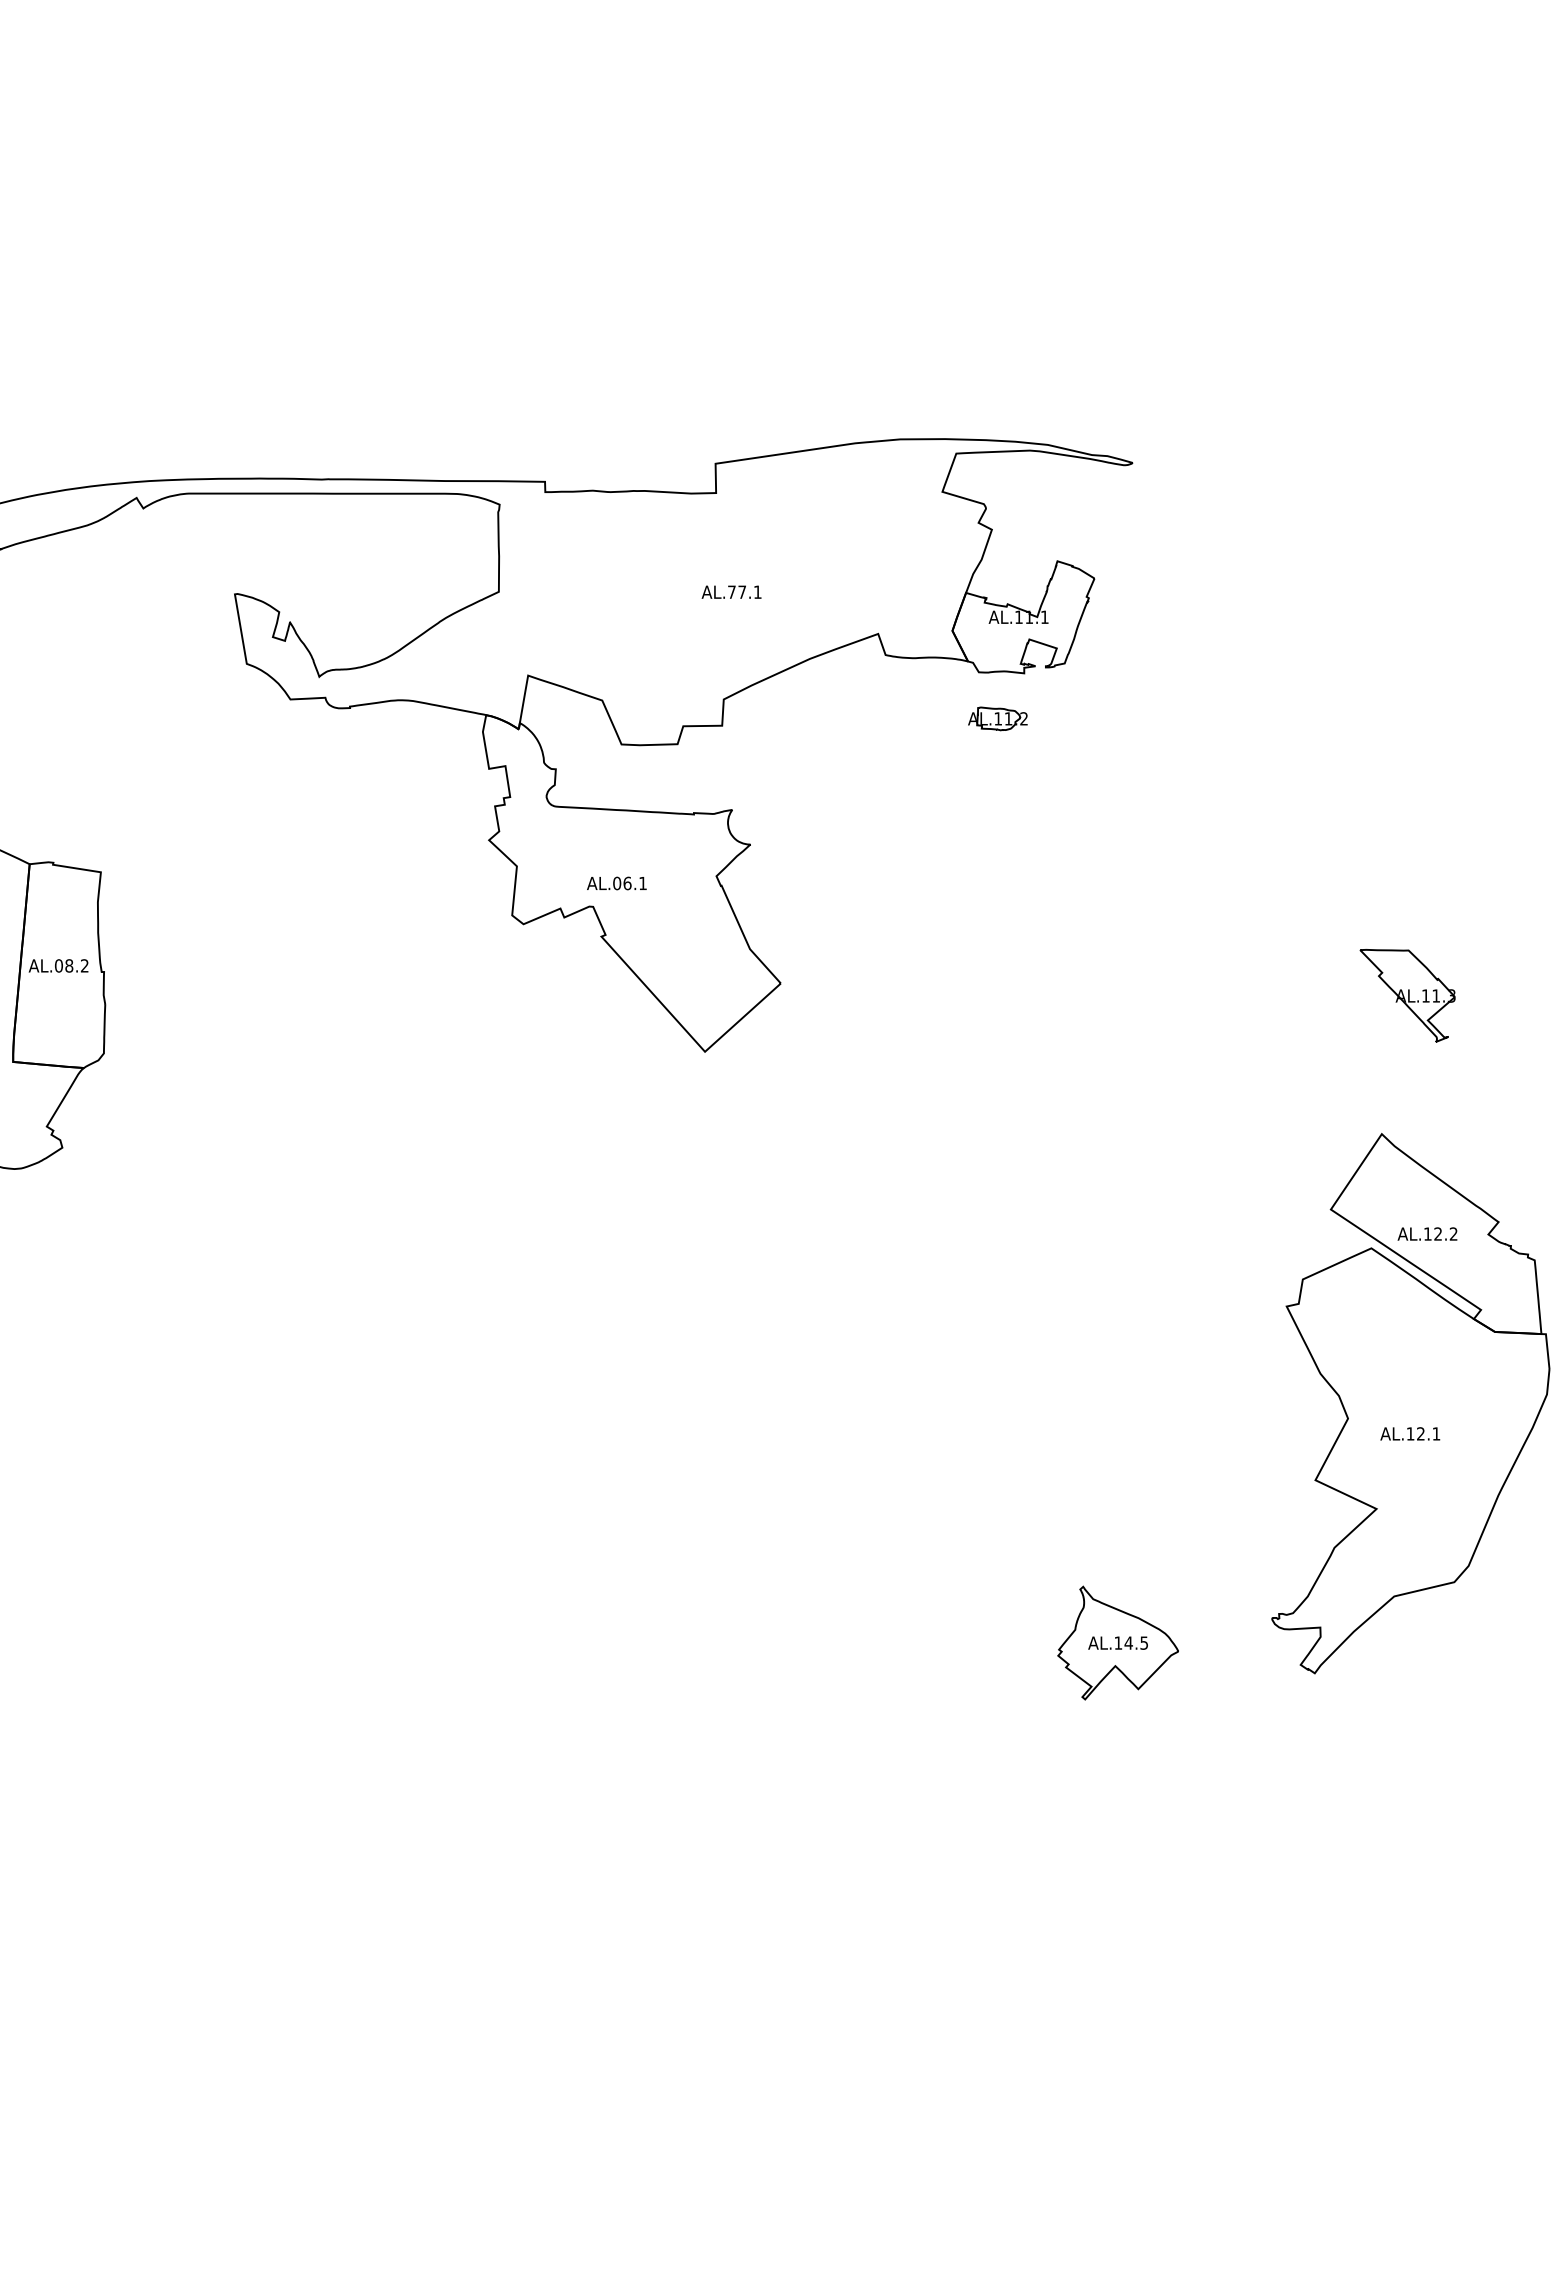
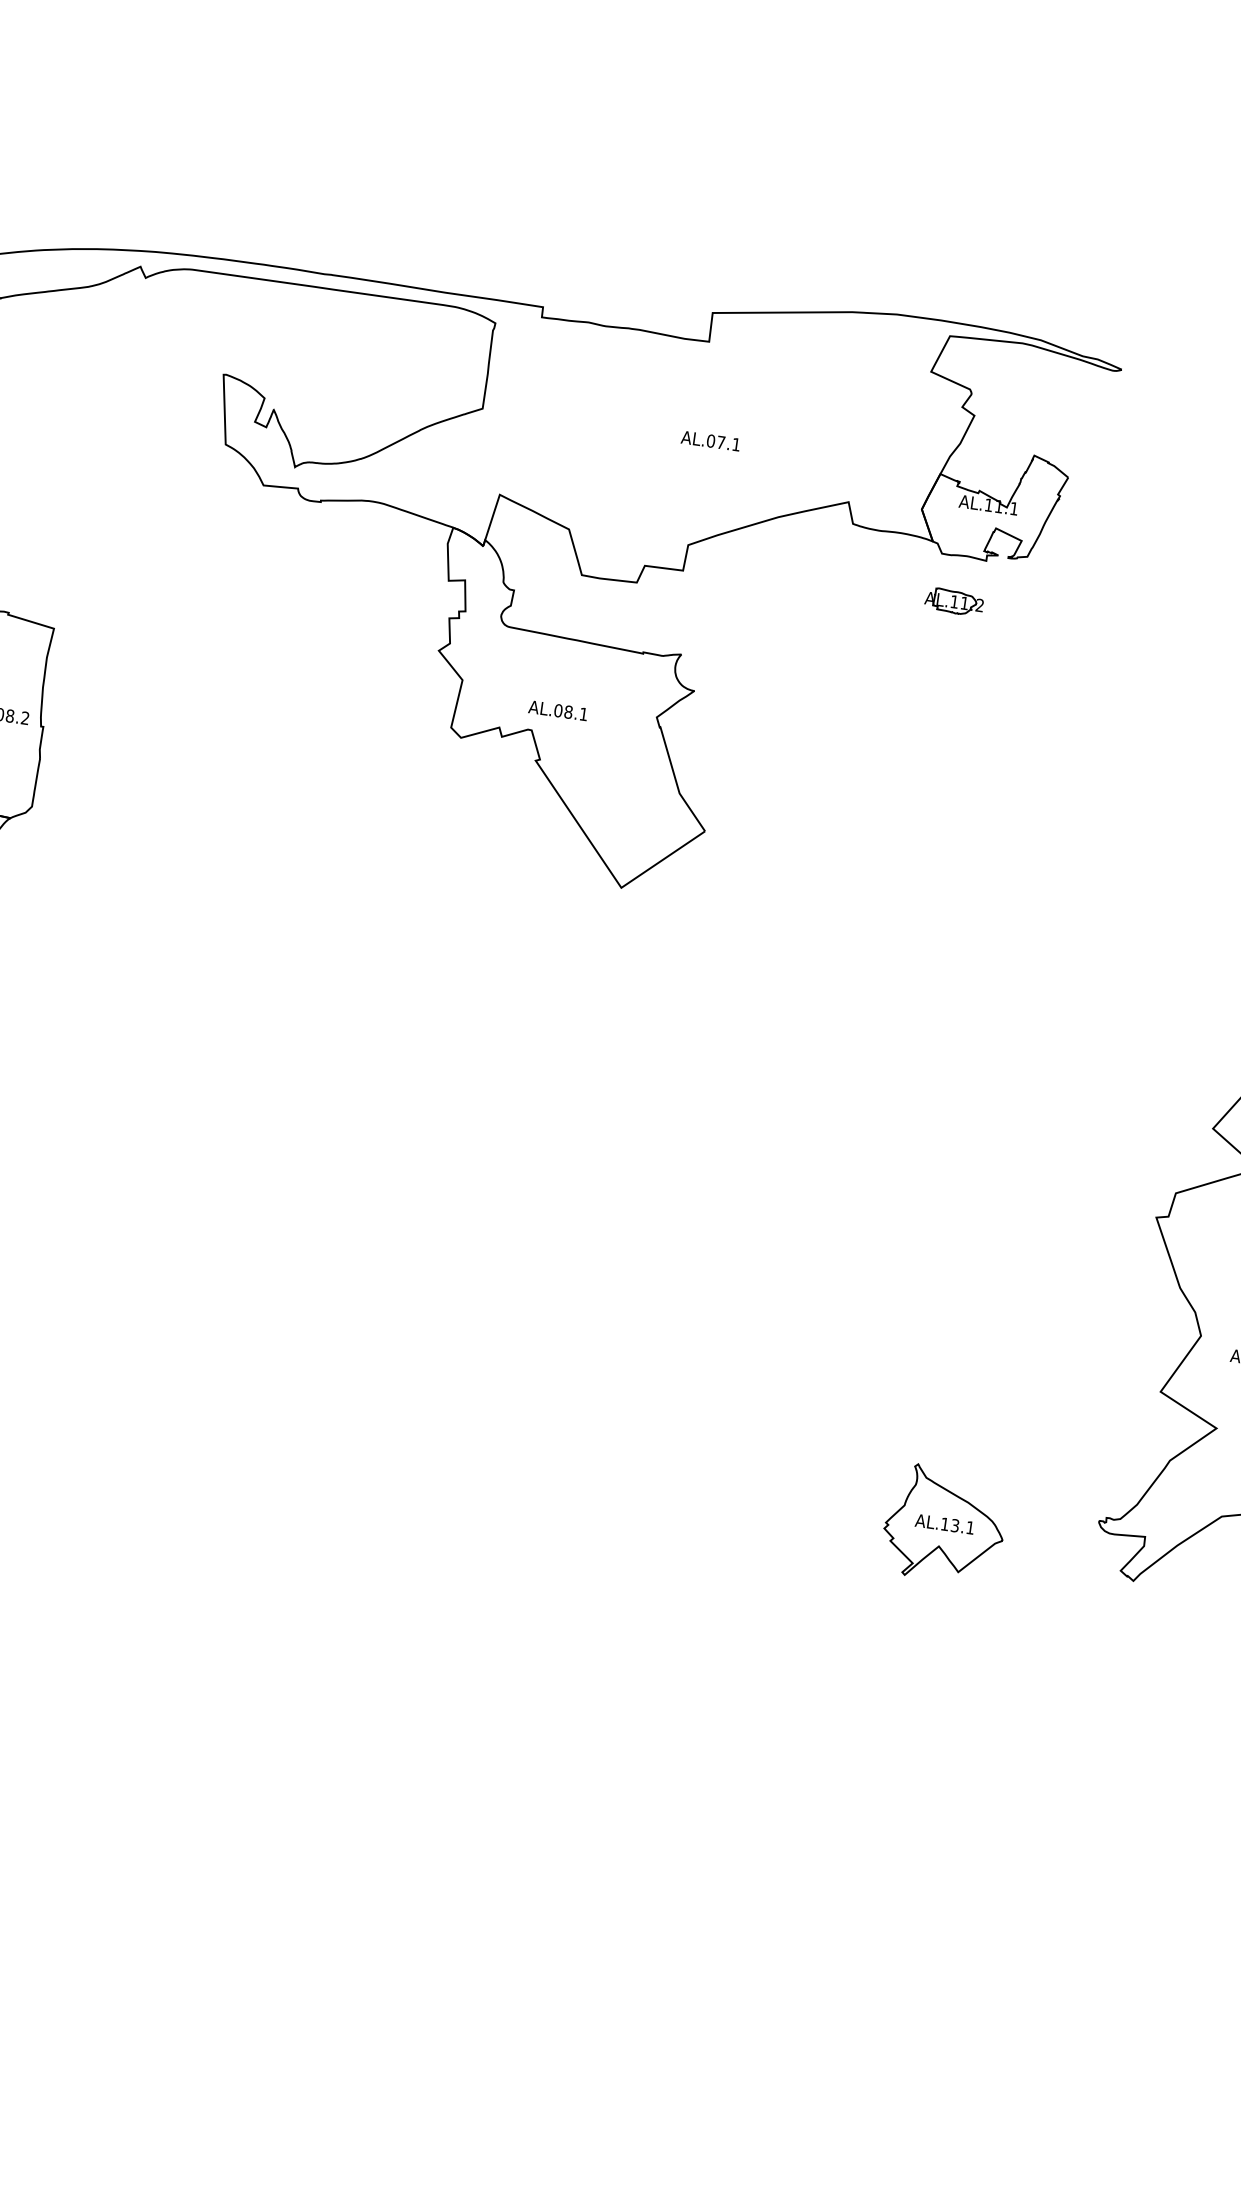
text: (731, 591) -> (710, 440), AL.77.1 -> AL.07.1
text: (627, 883) -> (568, 712), AL.06.1 -> AL.08.1
text: (1135, 1642) -> (961, 1526), AL.14.5 -> AL.13.1

